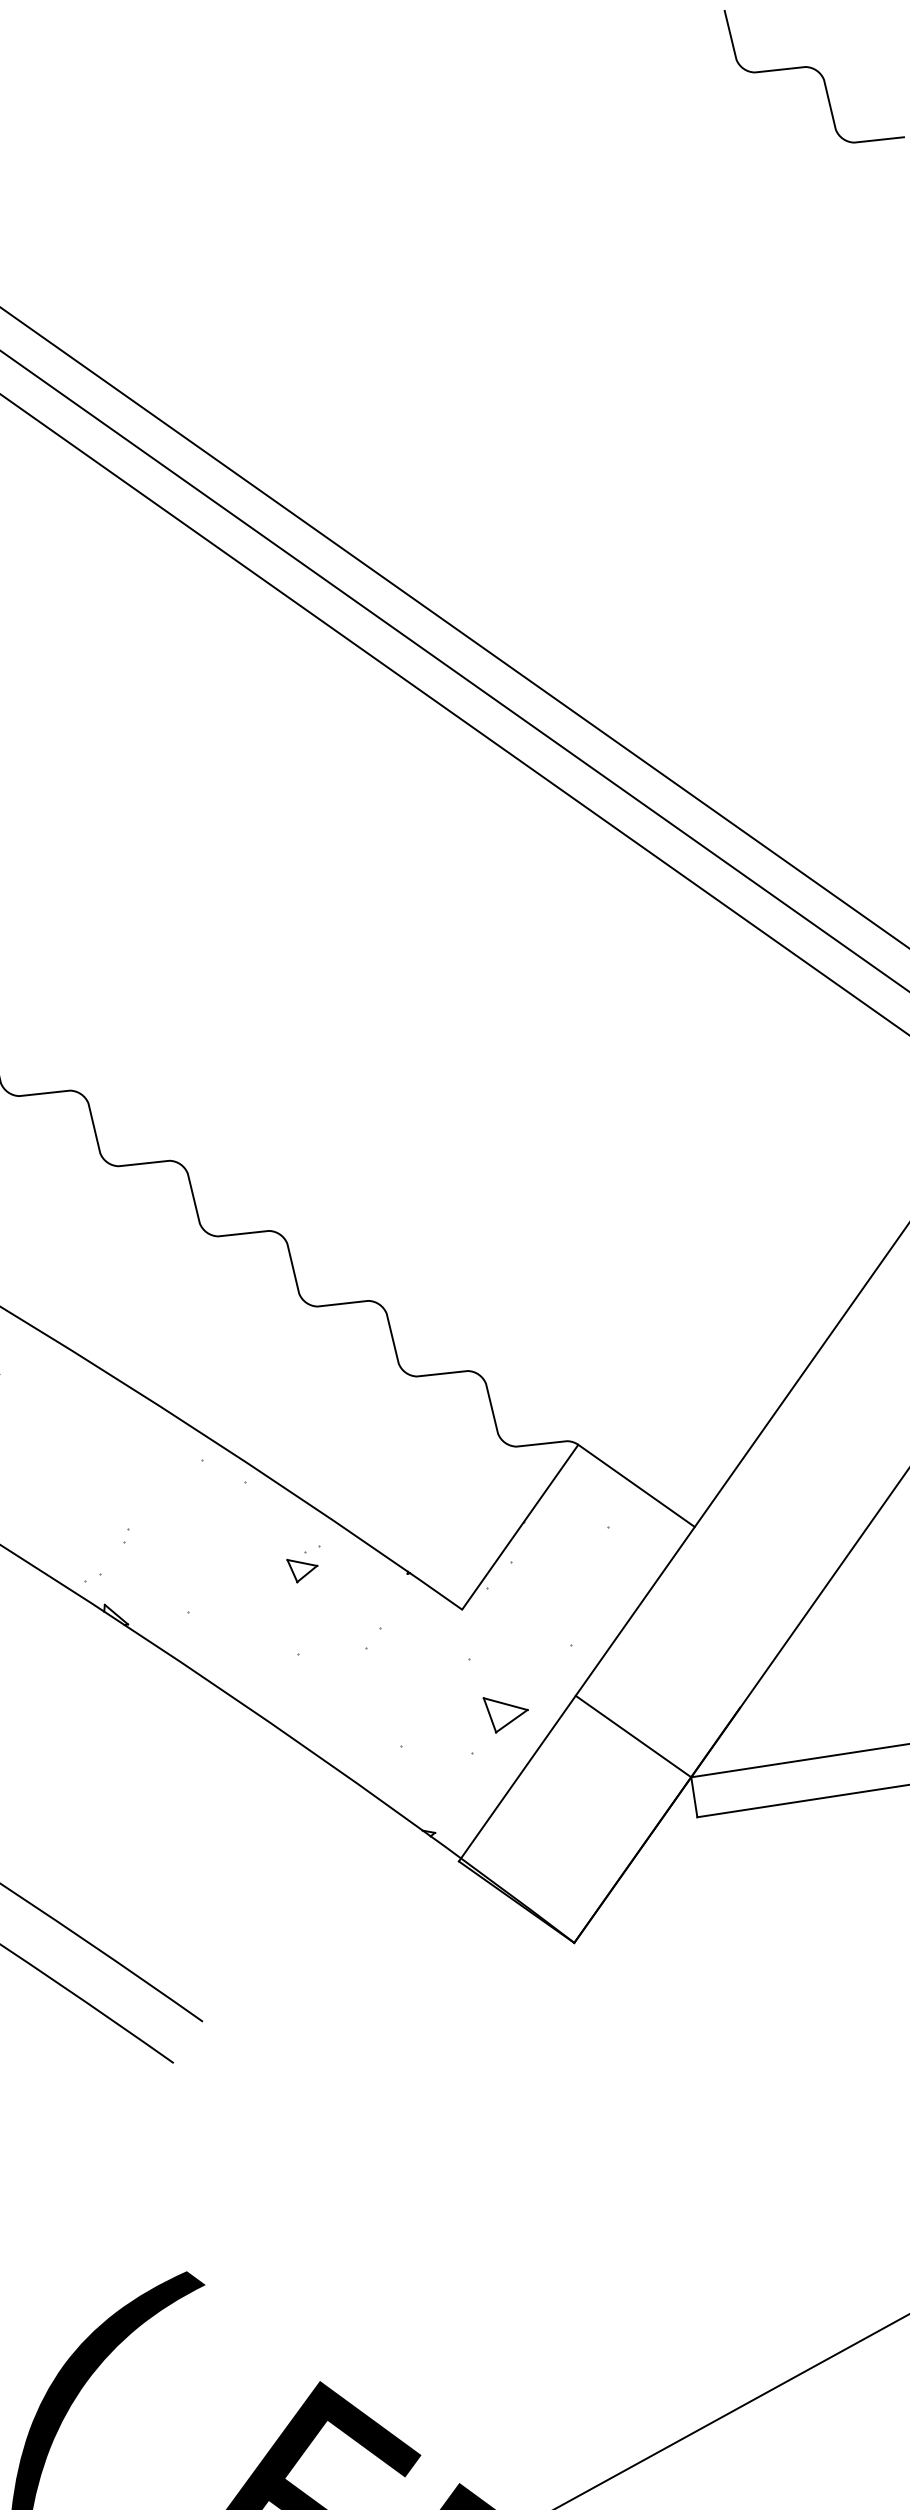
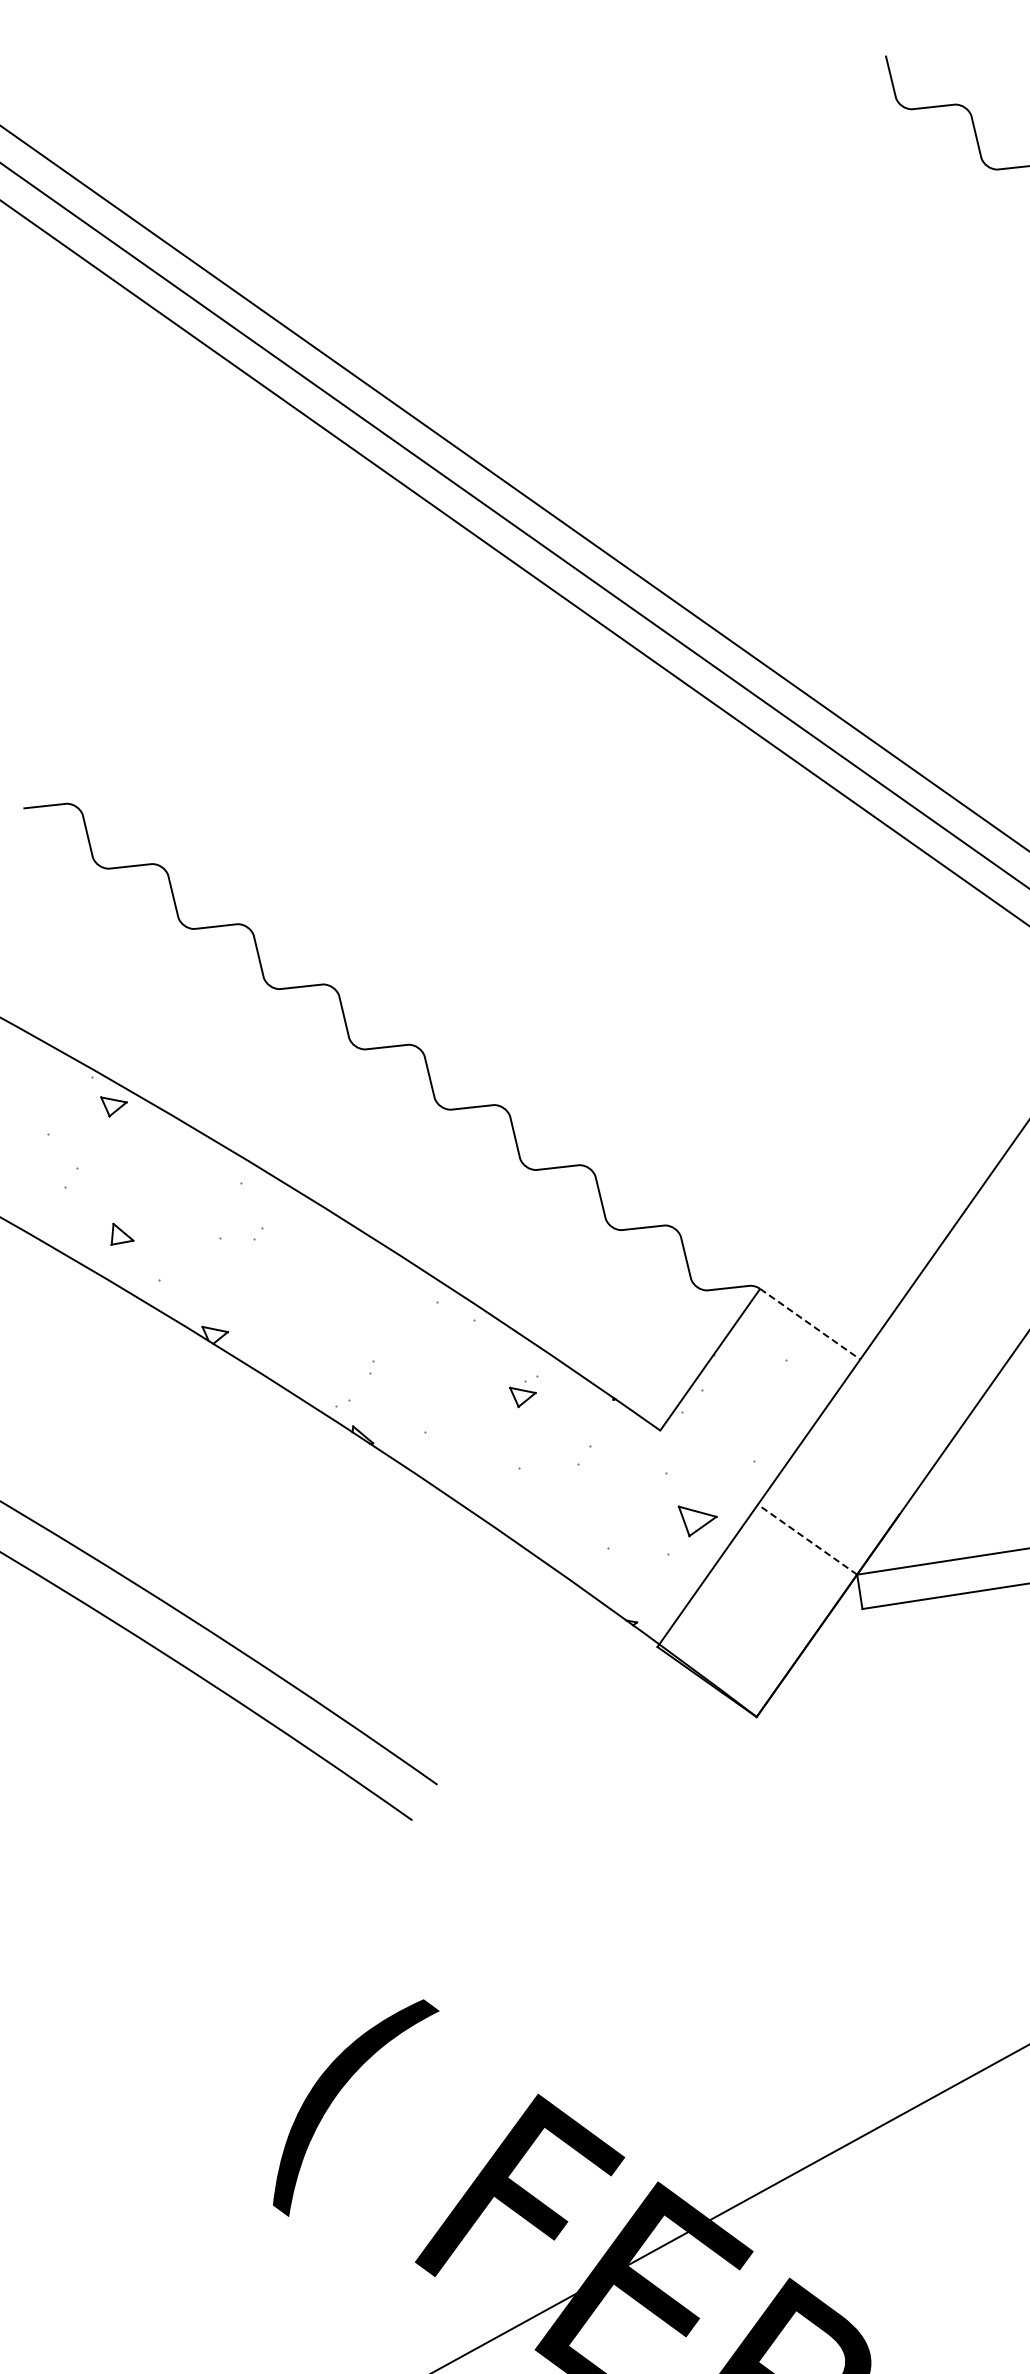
line: (636, 1486) -> (810, 1324), solid -> dashed
line: (633, 1736) -> (807, 1539), solid -> dashed

